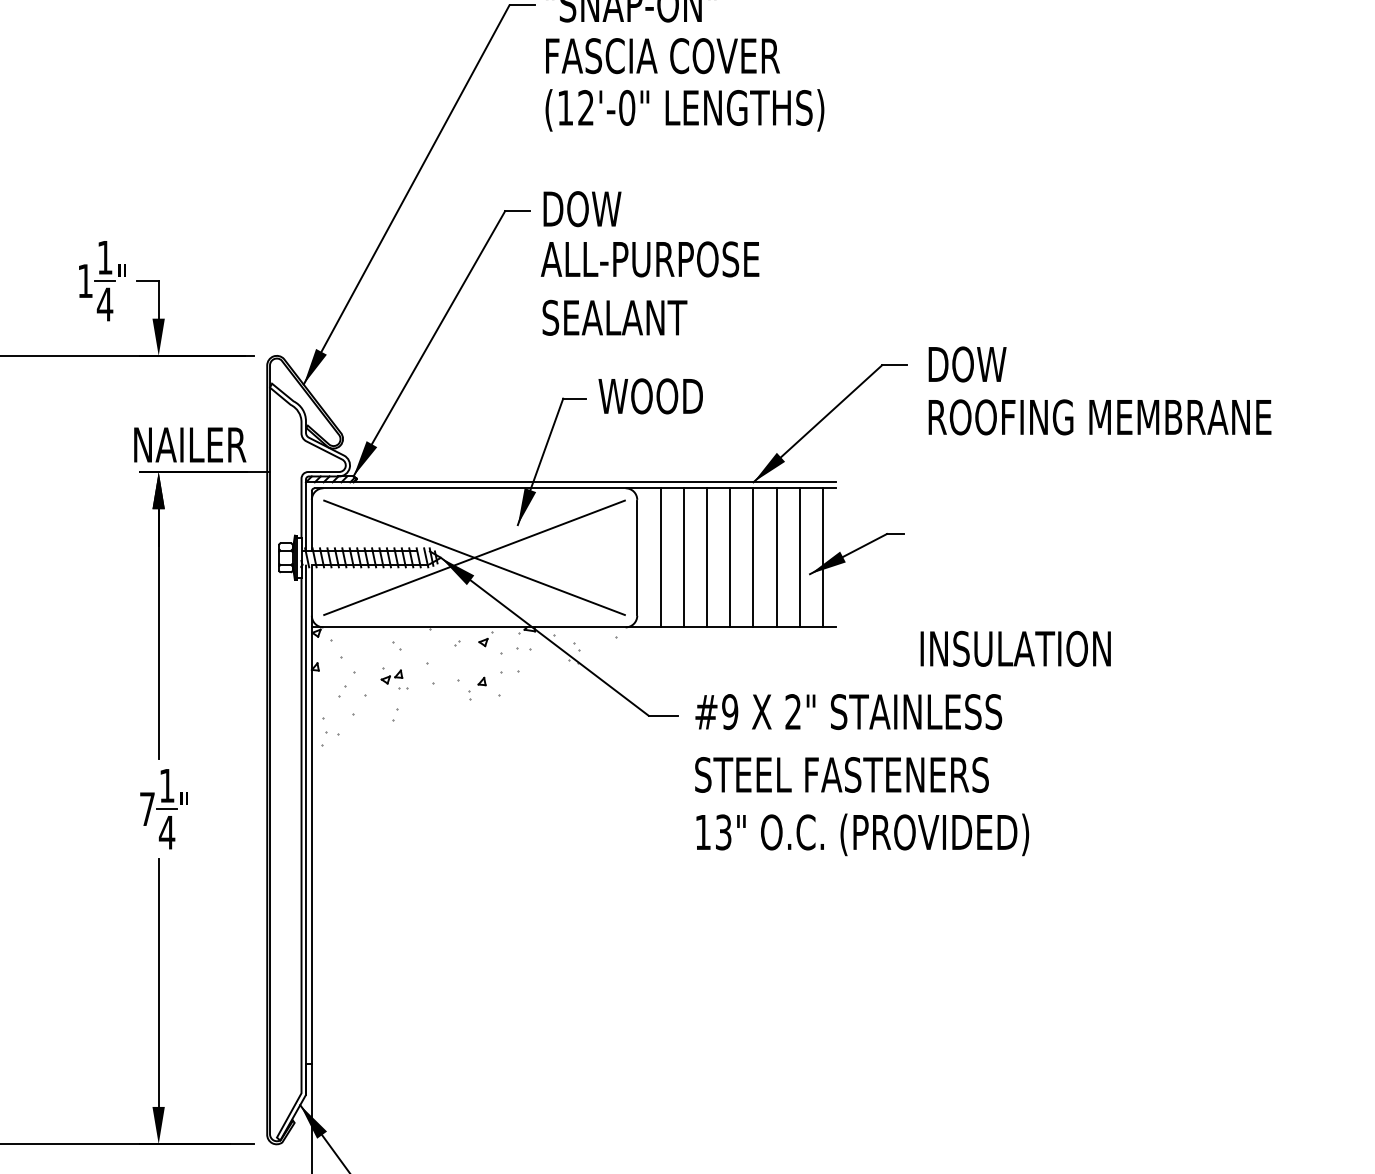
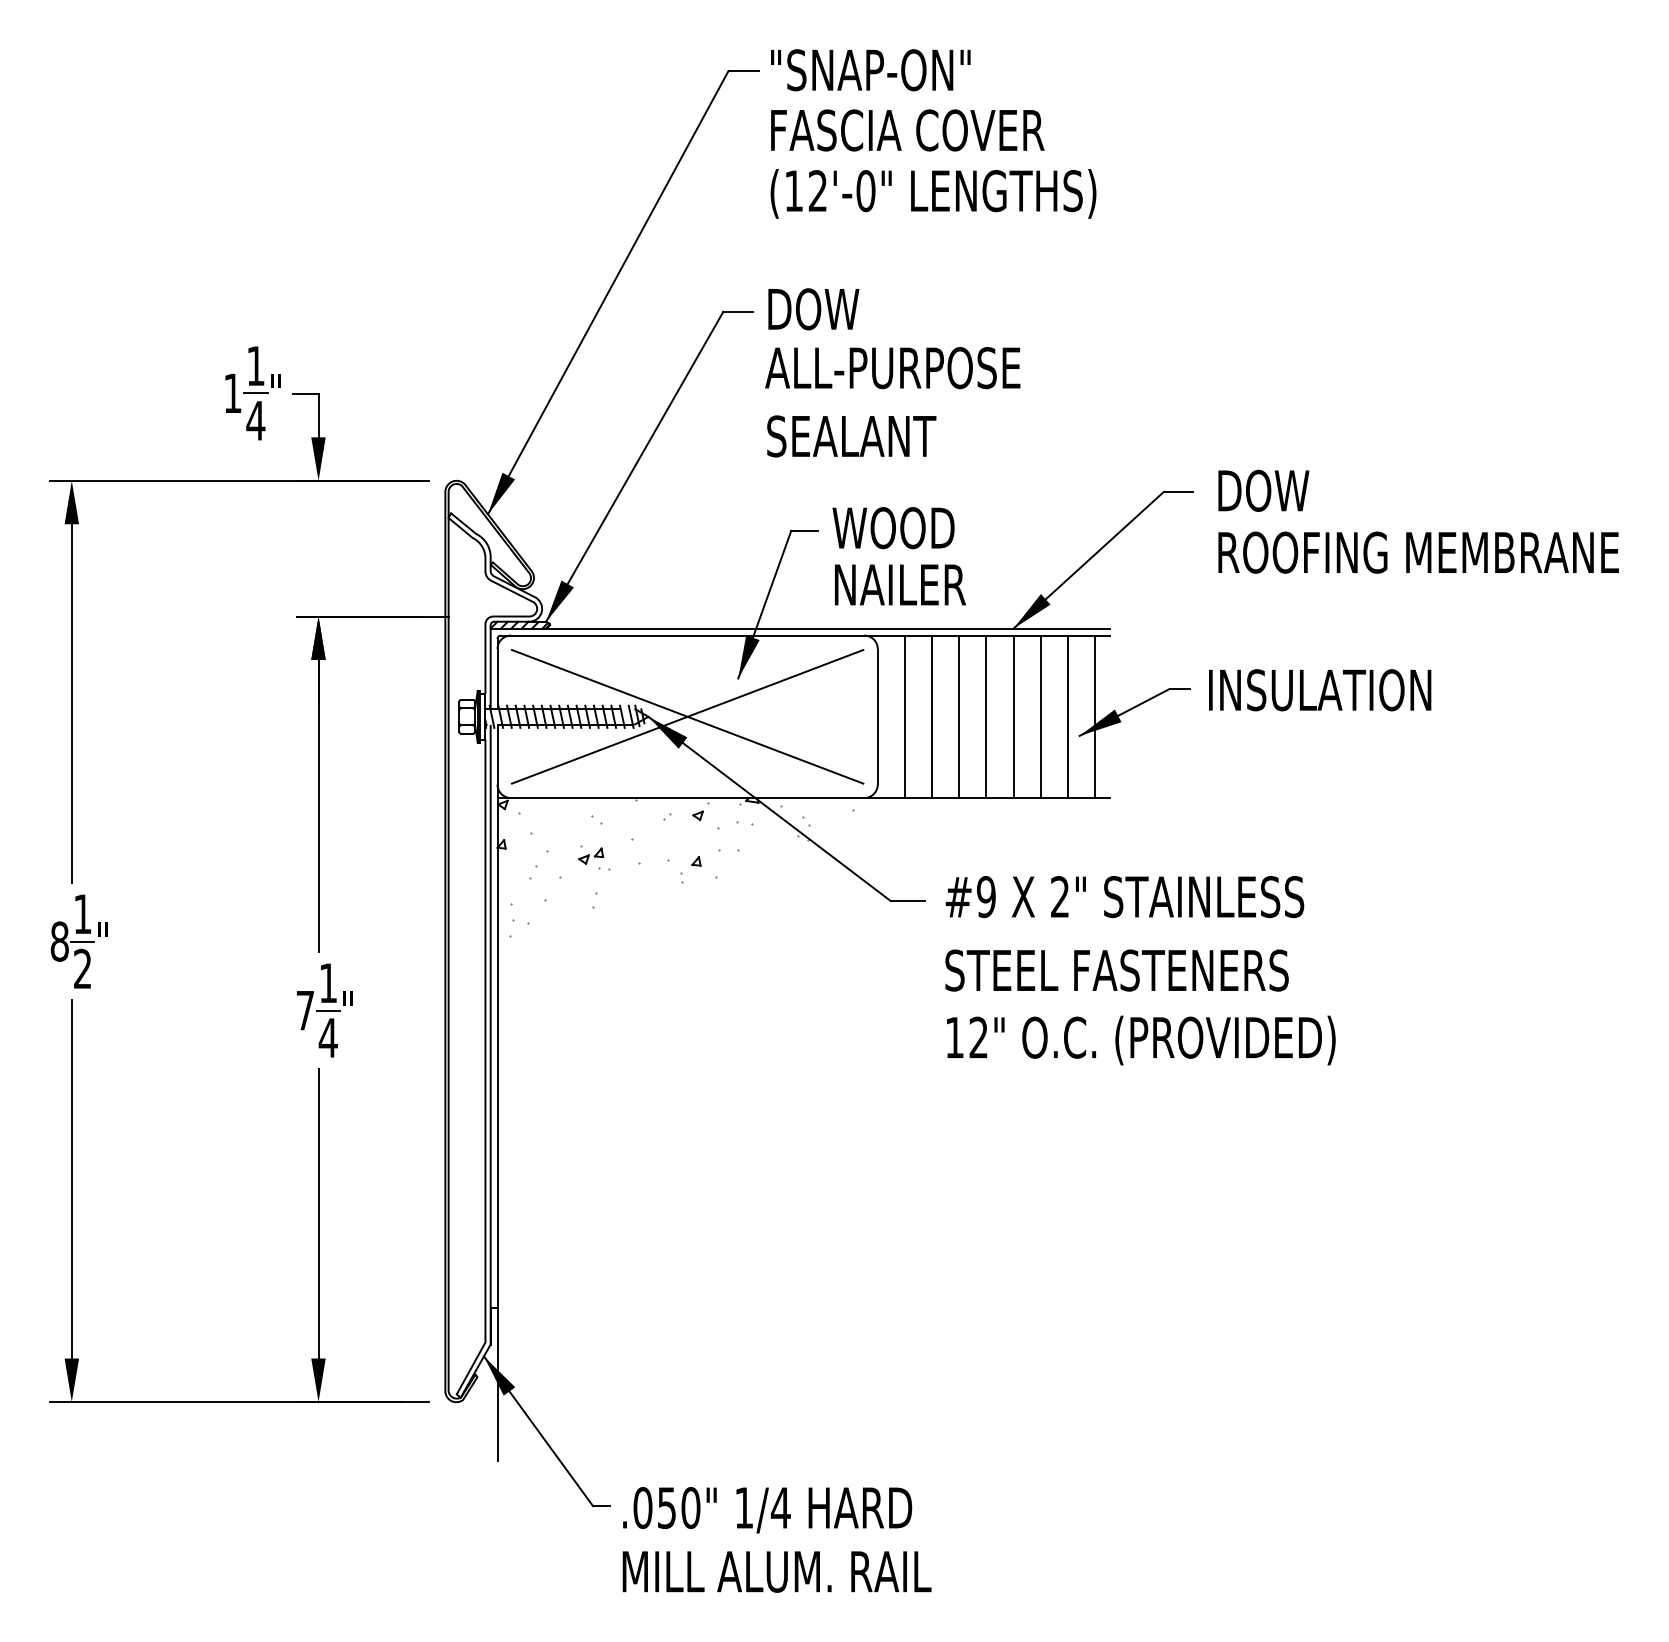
text: (190, 444) -> (900, 584), moved
text: (1016, 649) -> (1320, 690), moved
text: (723, 832) -> (978, 1037), 13" -> 12"

